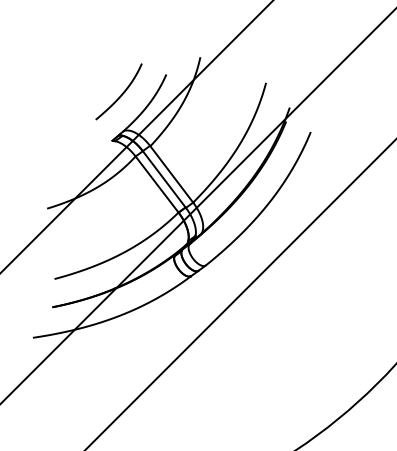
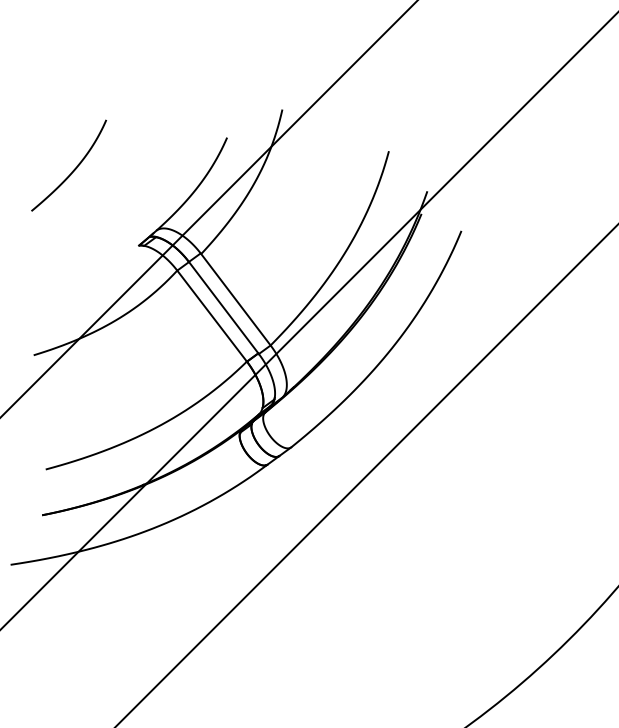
curve: (121, 93) -> (73, 168), moved

